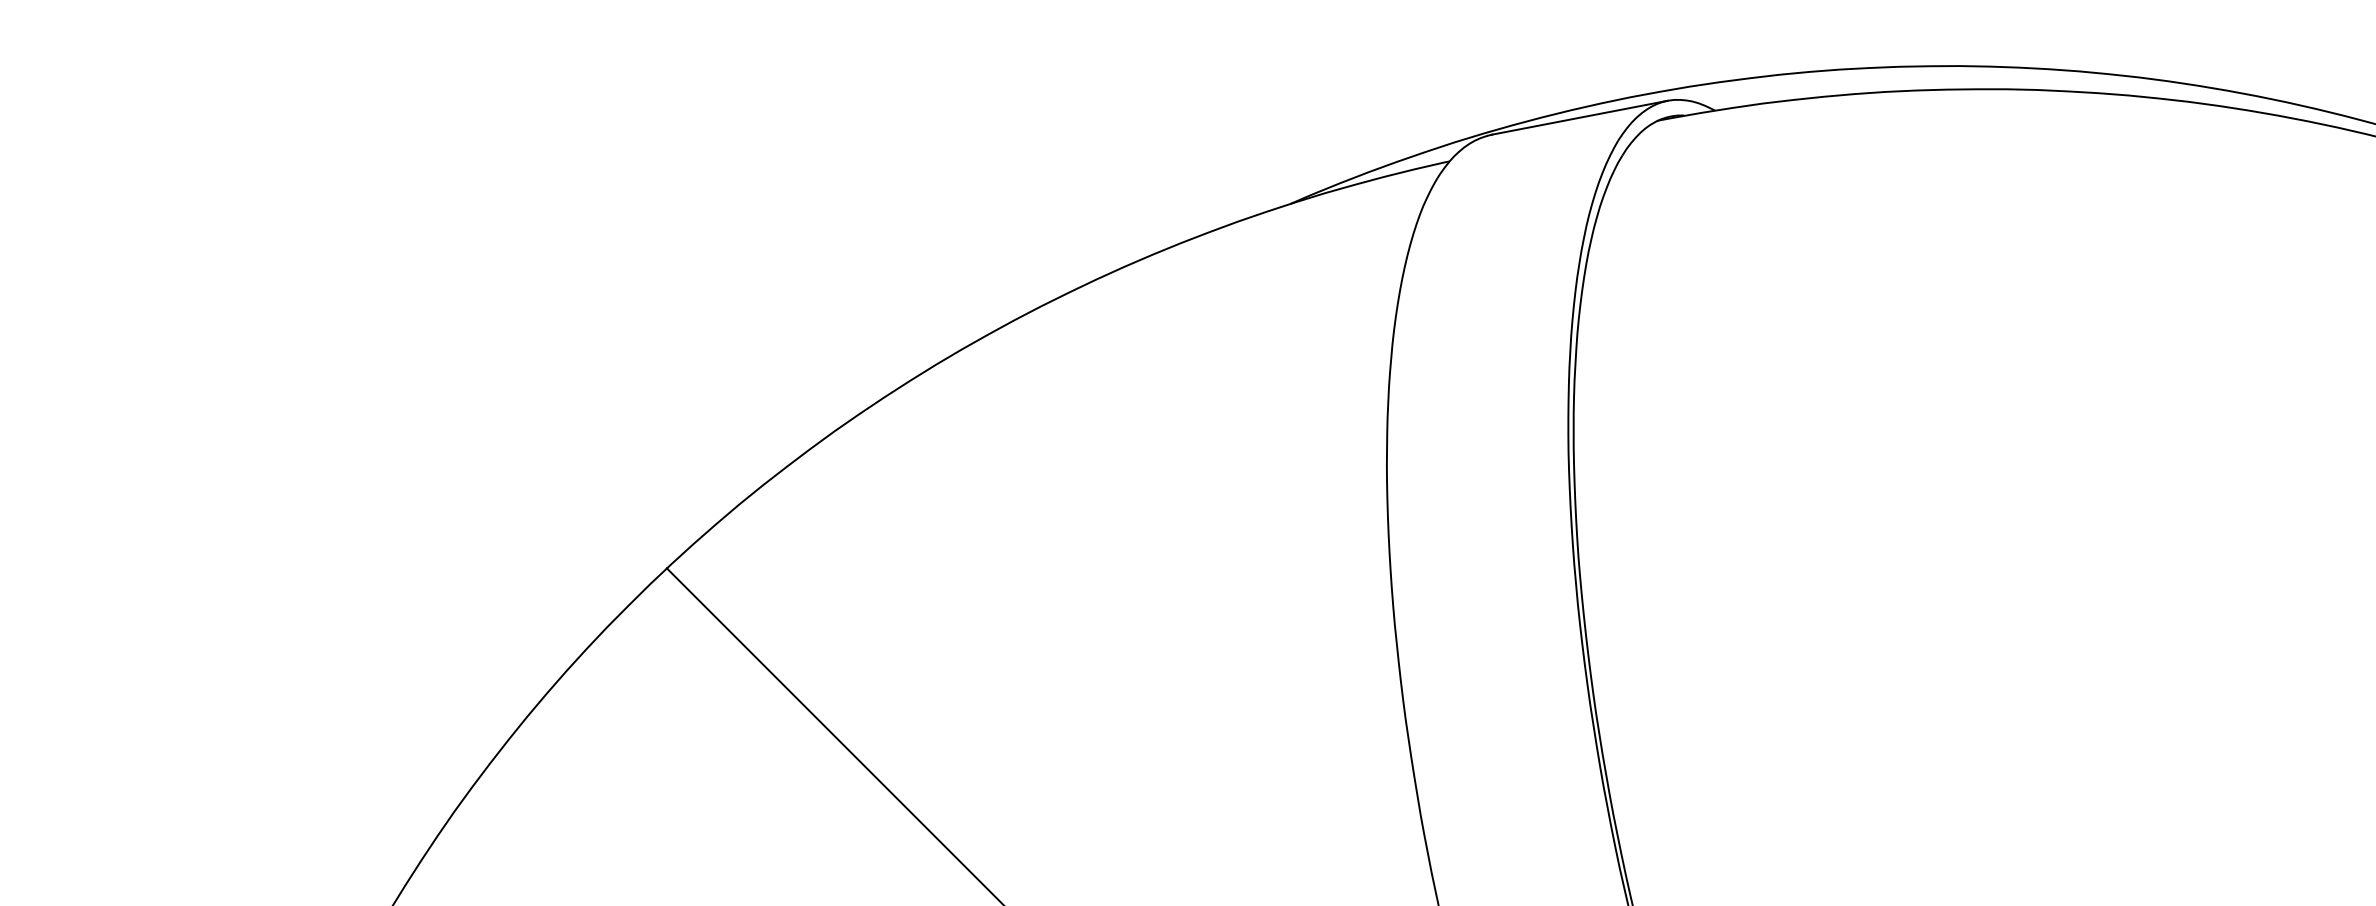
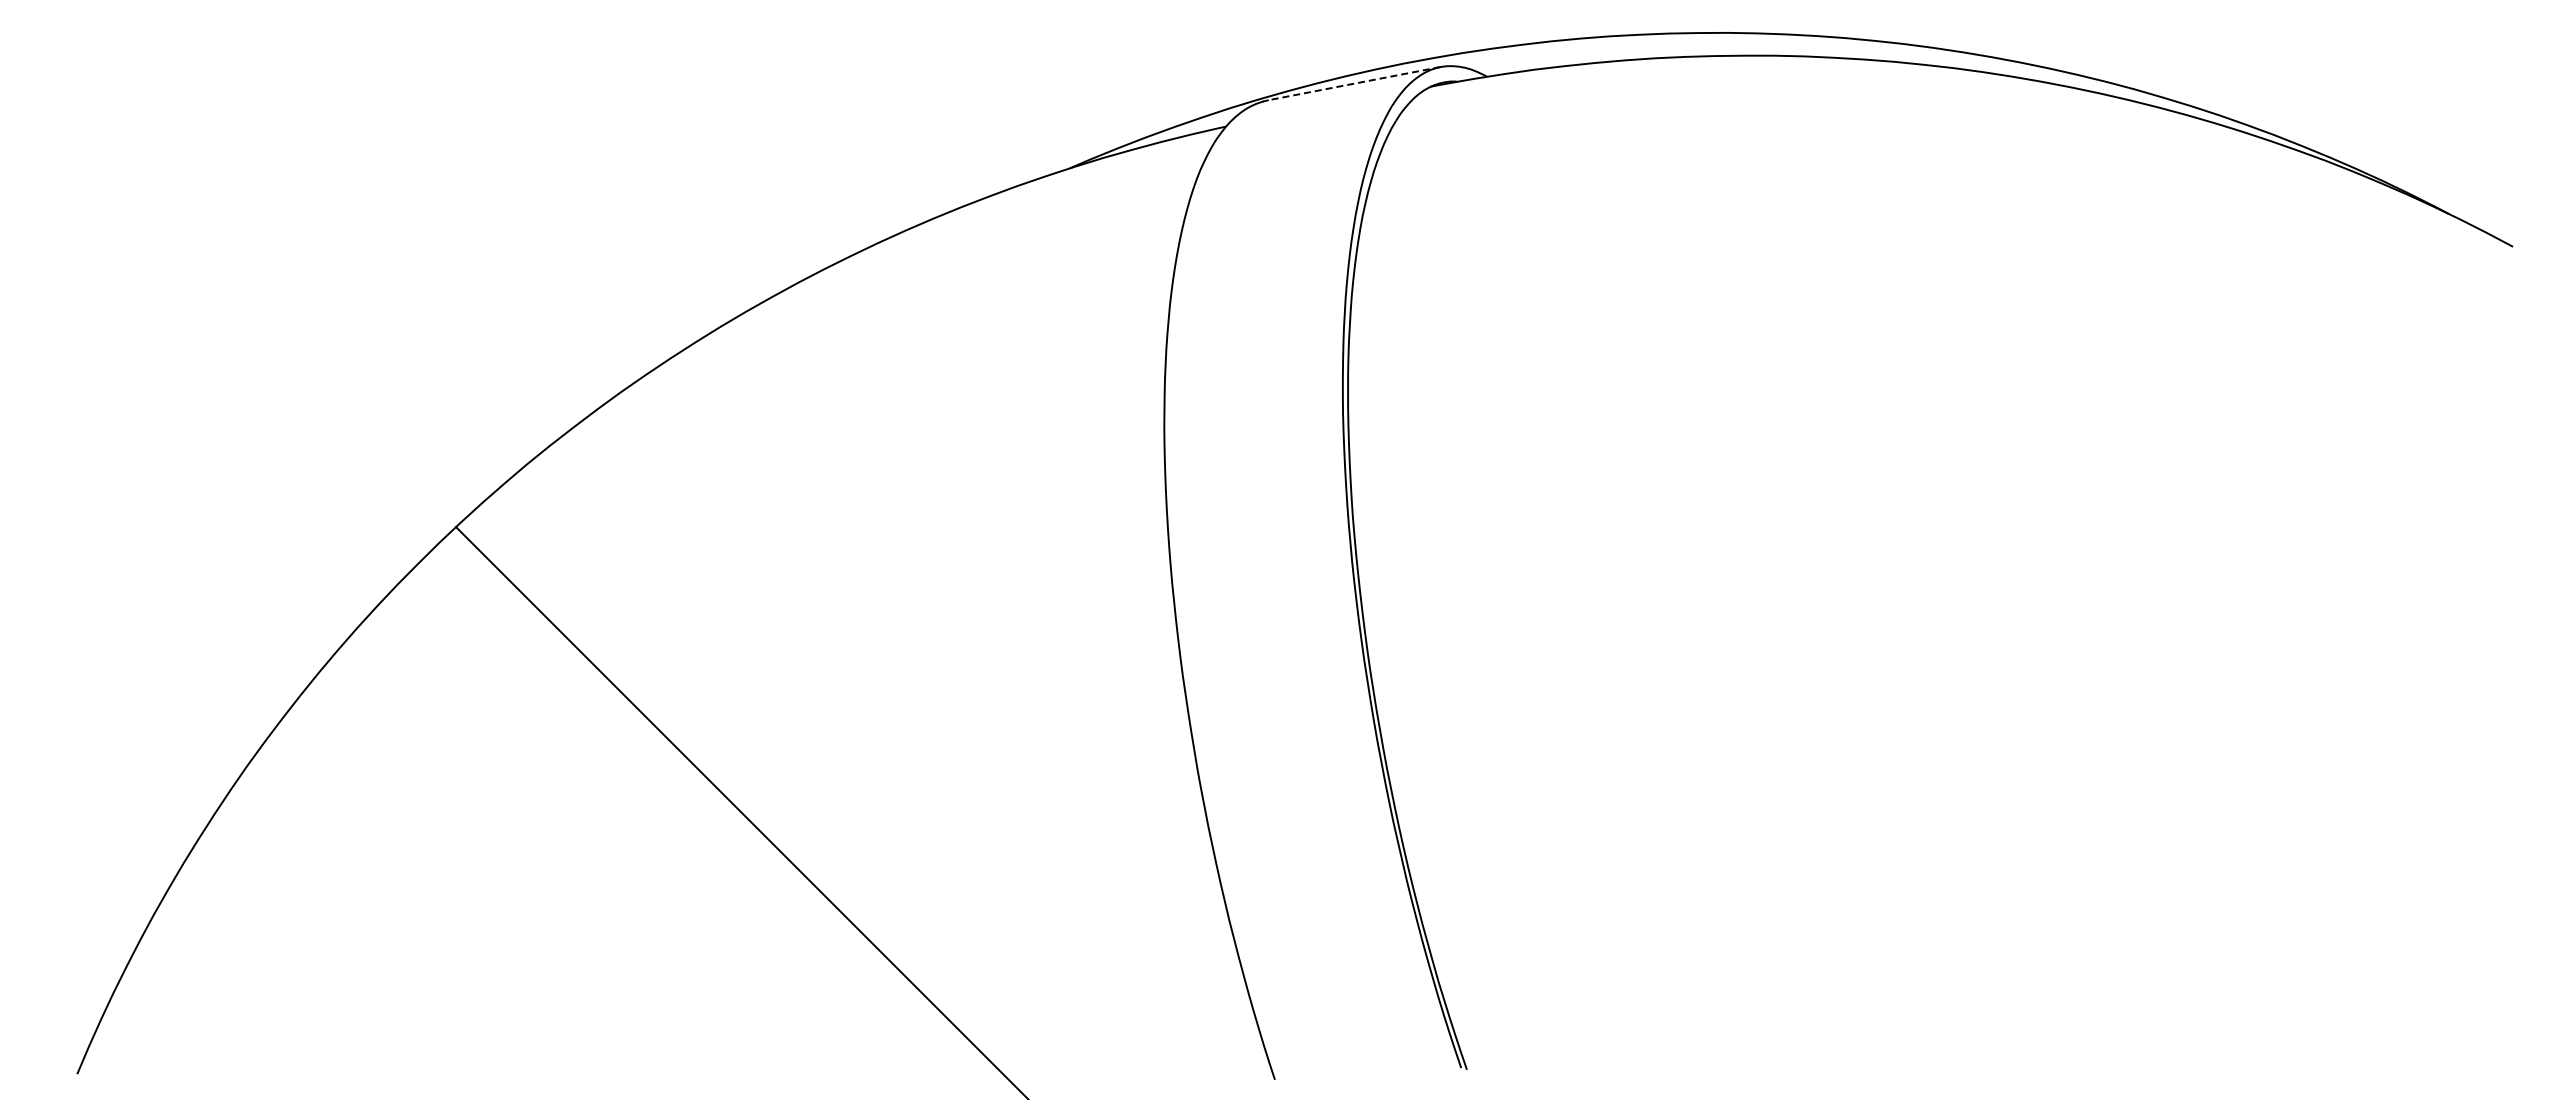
line: (1580, 117) -> (1354, 83), solid -> dashed

